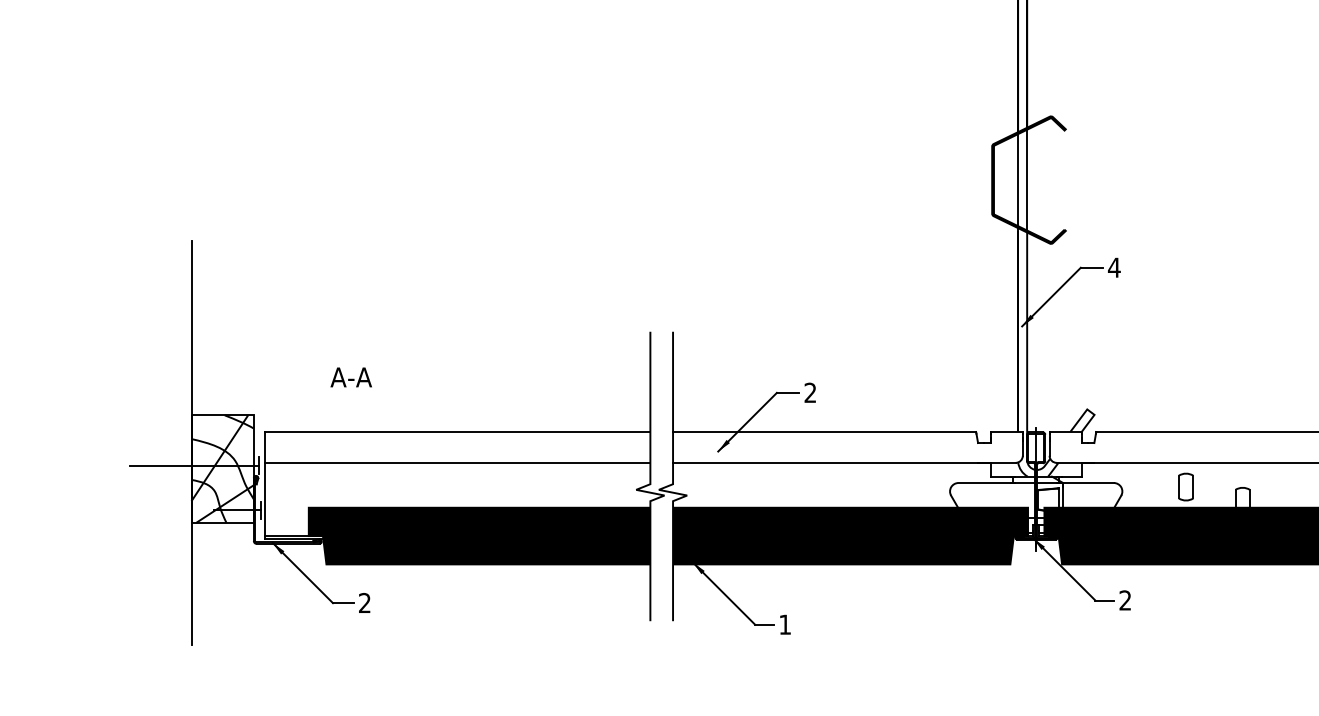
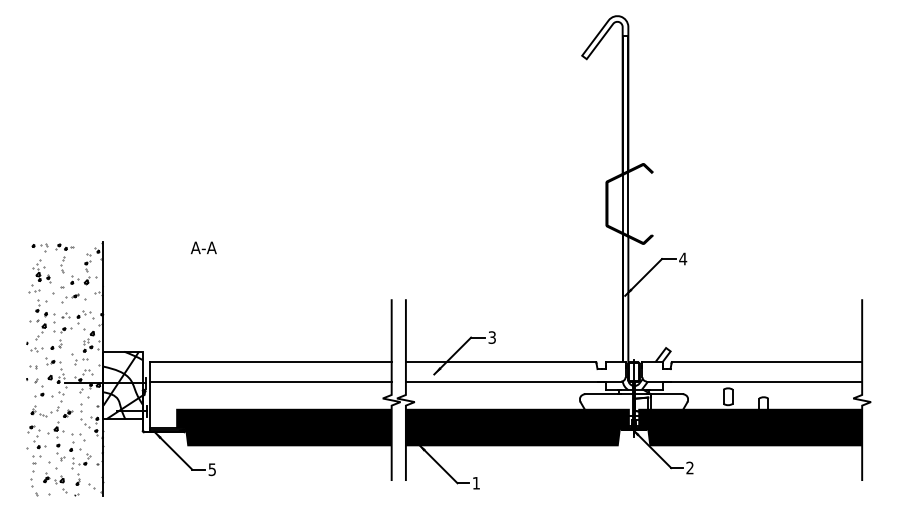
text: (350, 376) -> (203, 247), moved
text: (809, 392) -> (491, 337), 2 -> 3
hatch: (129, 443) -> (64, 369), added
text: (363, 602) -> (211, 469), 2 -> 5

